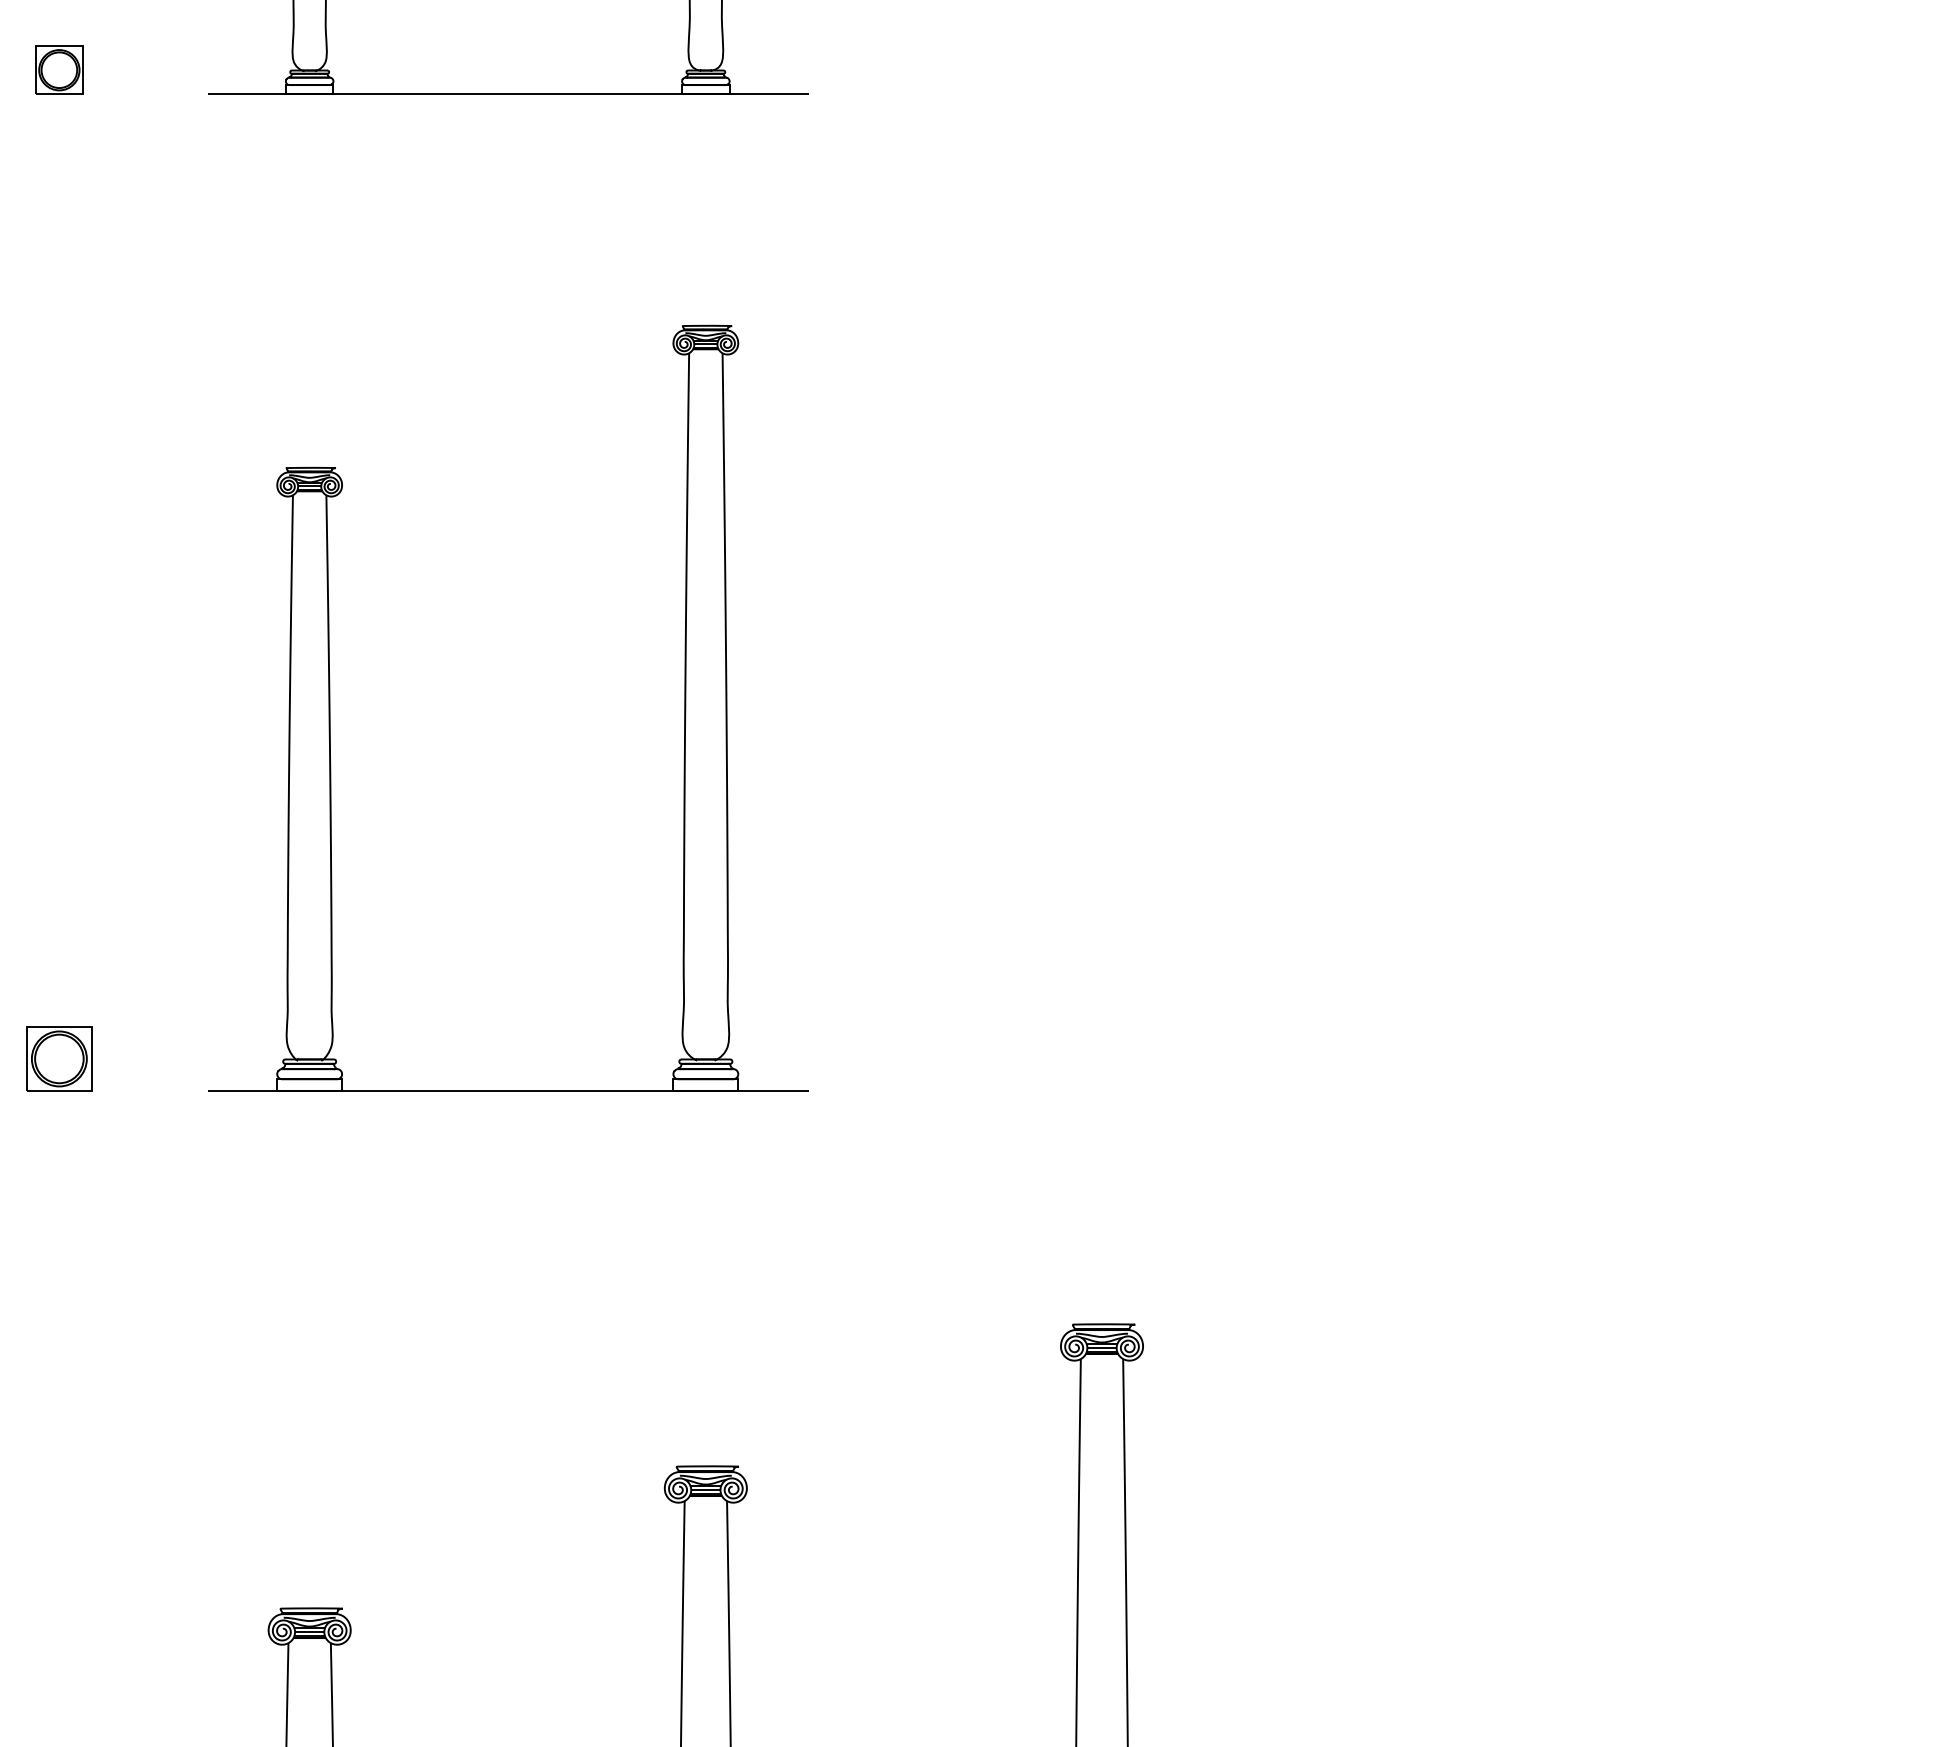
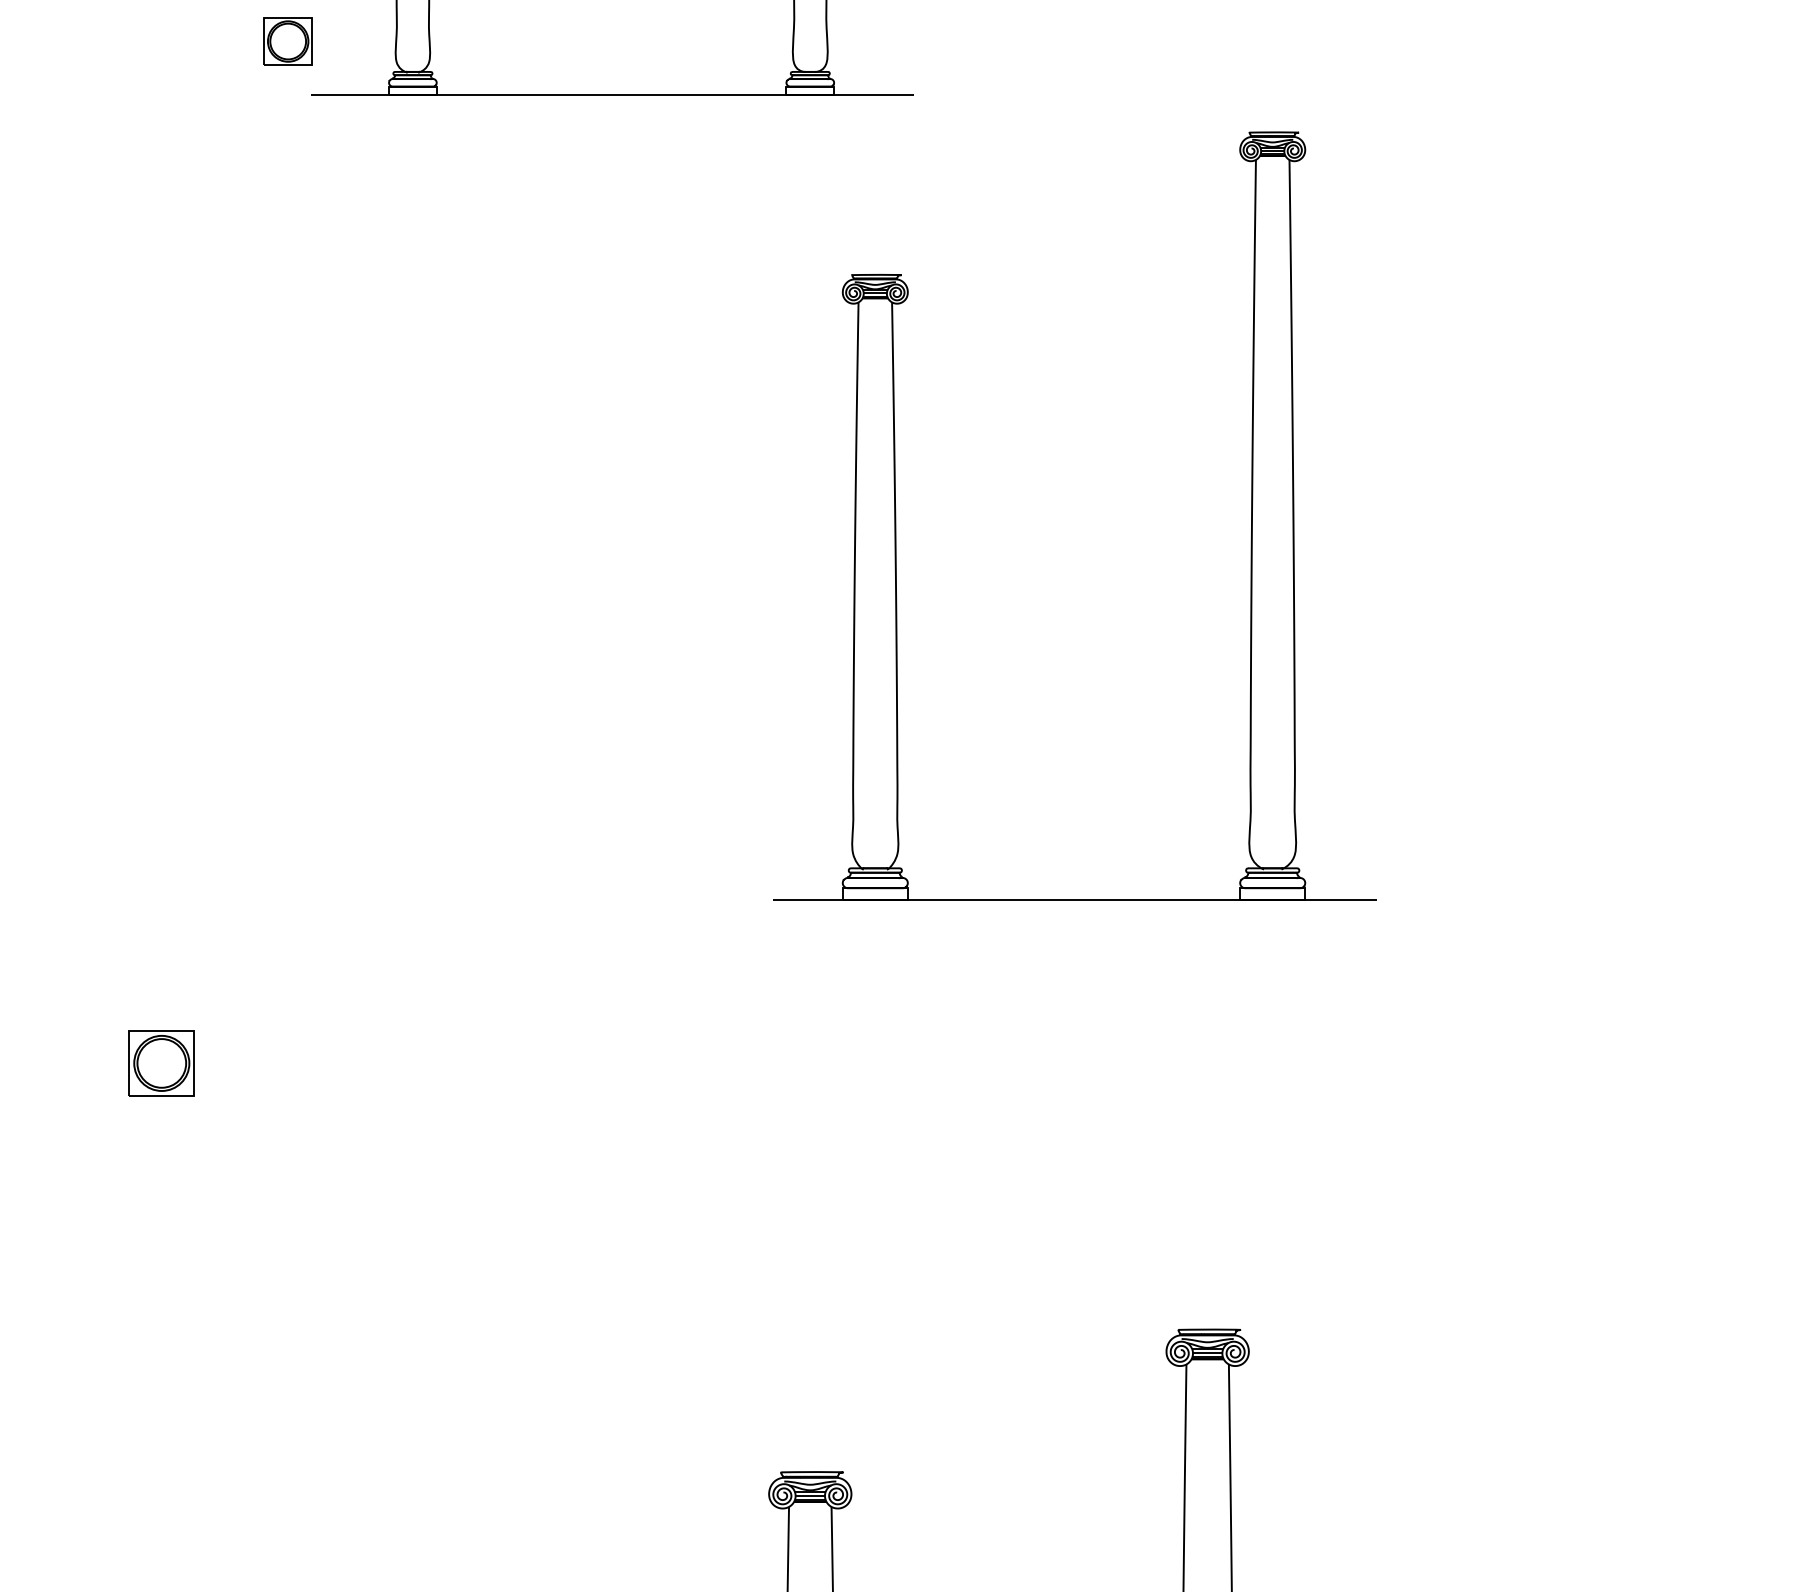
part: (59, 69) -> (288, 40), moved
part: (684, 707) -> (1251, 515), moved

